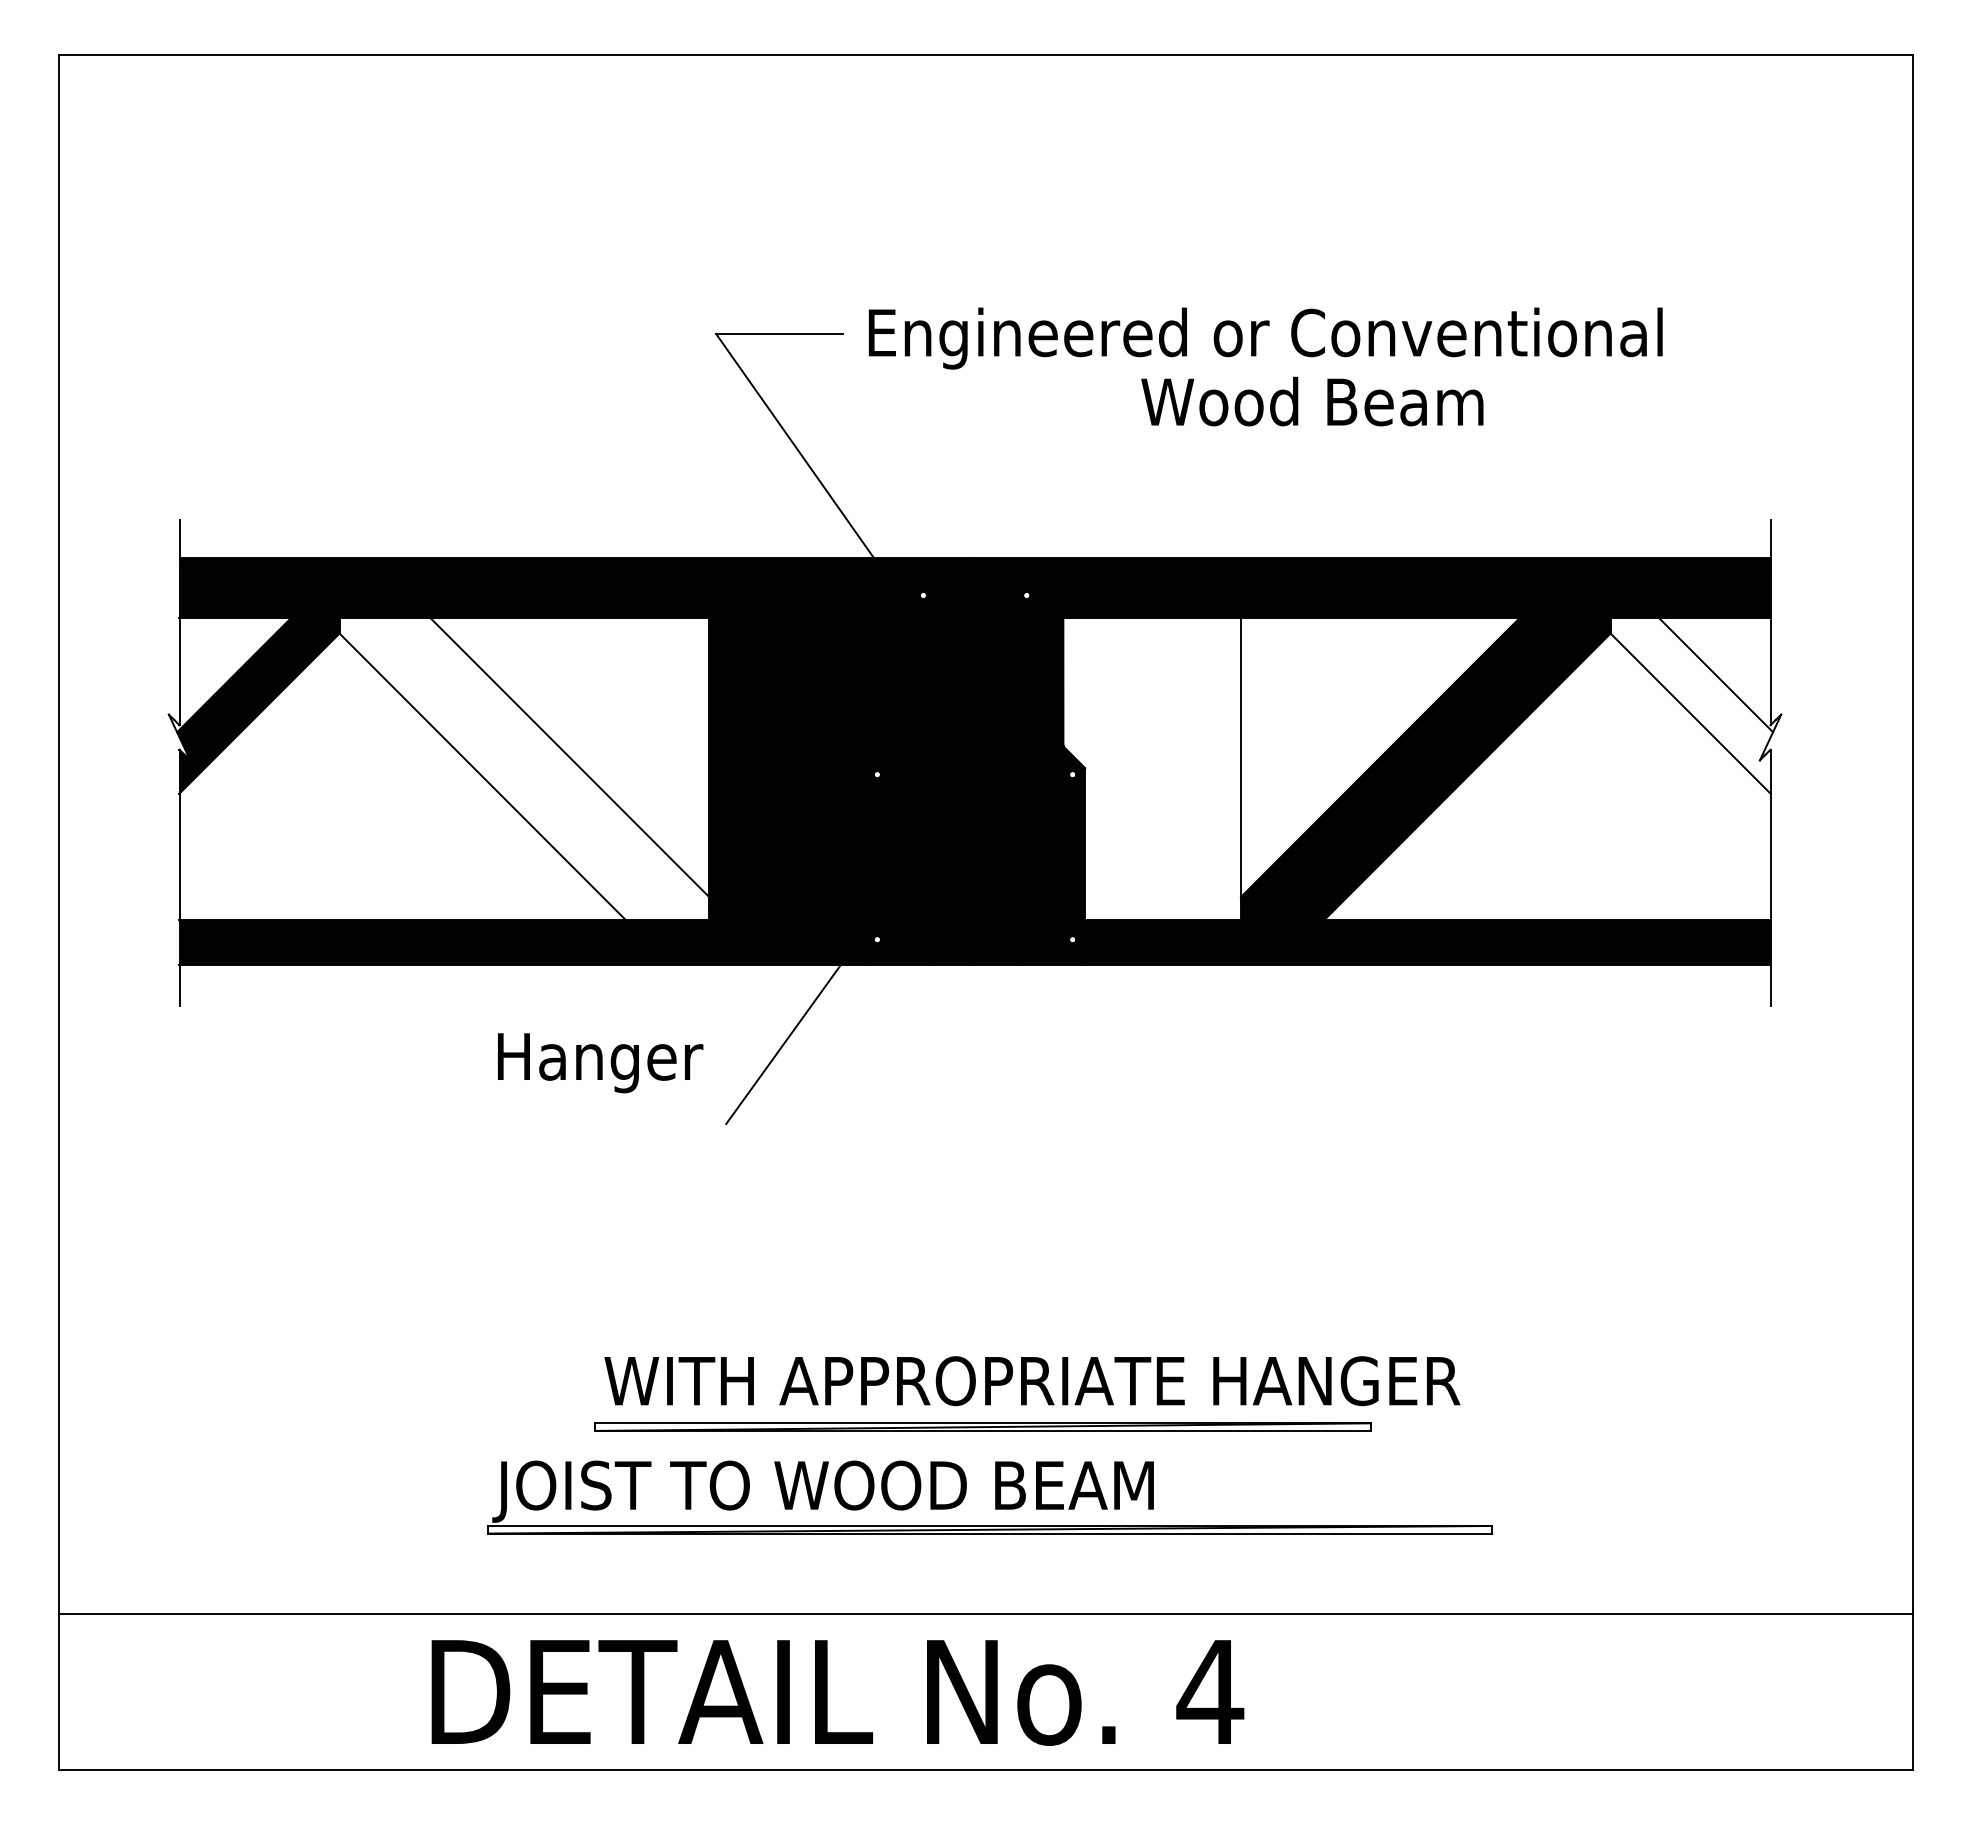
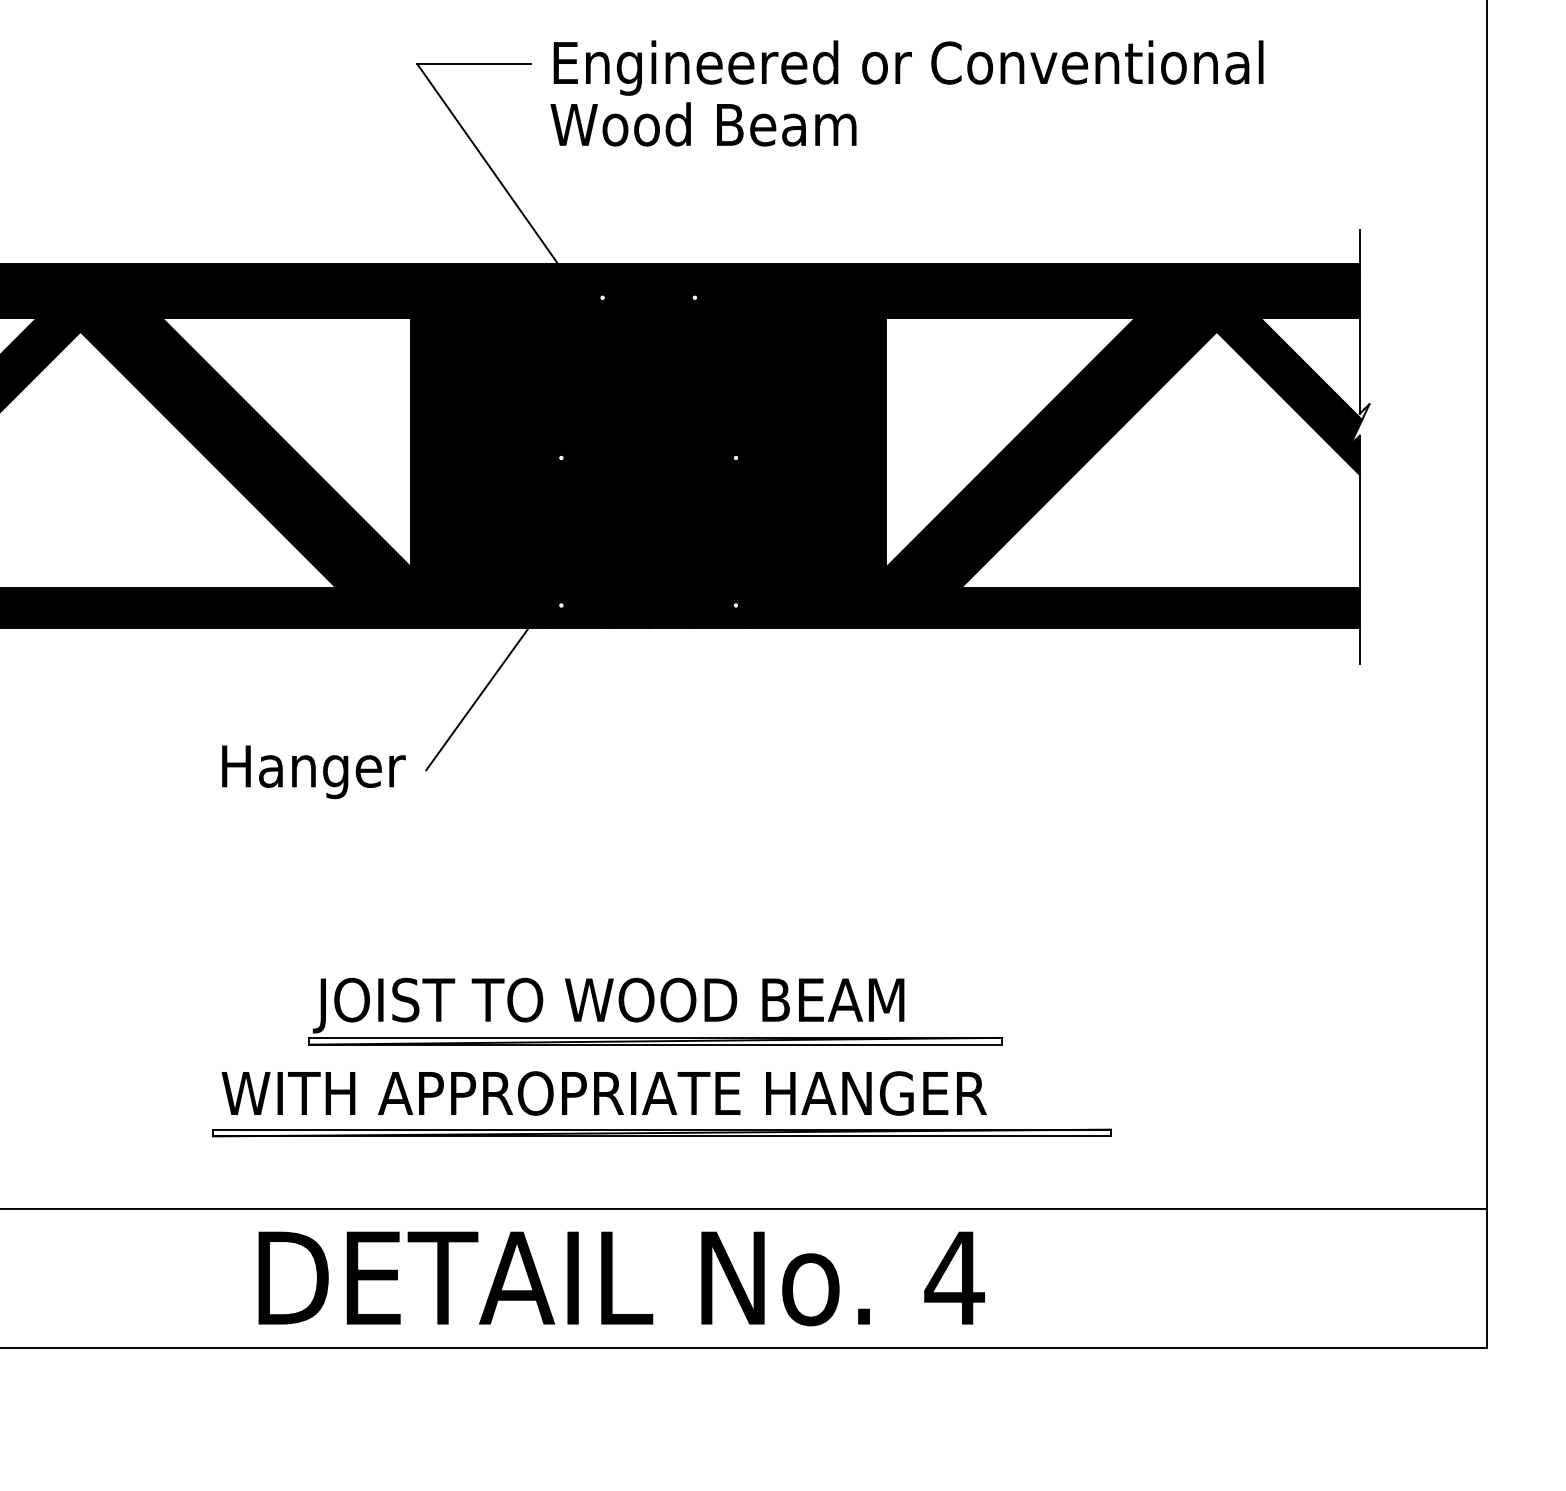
text: (1312, 401) -> (703, 124), moved
fill: (1691, 705) -> (1289, 396), added
fill: (524, 768) -> (245, 452), added
fill: (1151, 768) -> (806, 452), added
text: (600, 1063) -> (313, 772), moved
text: (1029, 1387) -> (697, 1005), WITH APPROPRIATE HANGER -> JOIST TO WOOD BEAM
text: (922, 1491) -> (601, 1098), JOIST TO WOOD BEAM -> WITH APPROPRIATE HANGER
text: (837, 1692) -> (621, 1278), moved

